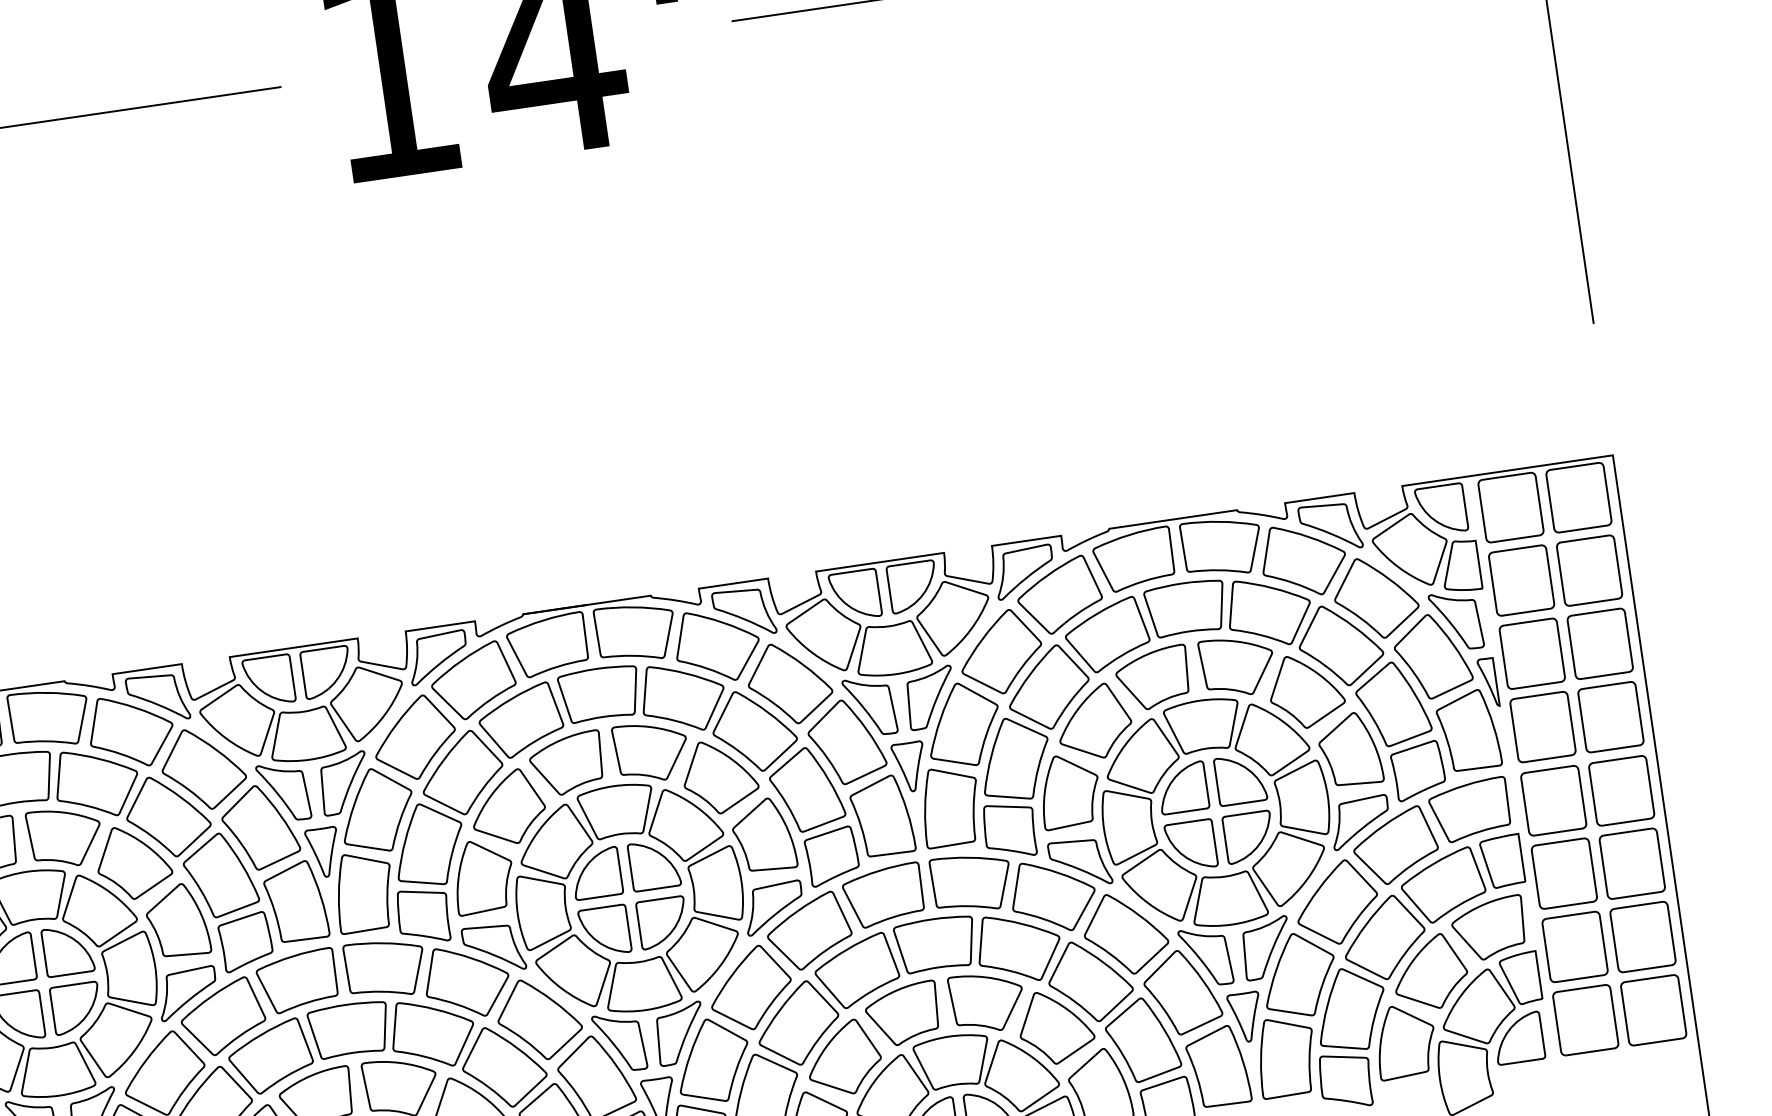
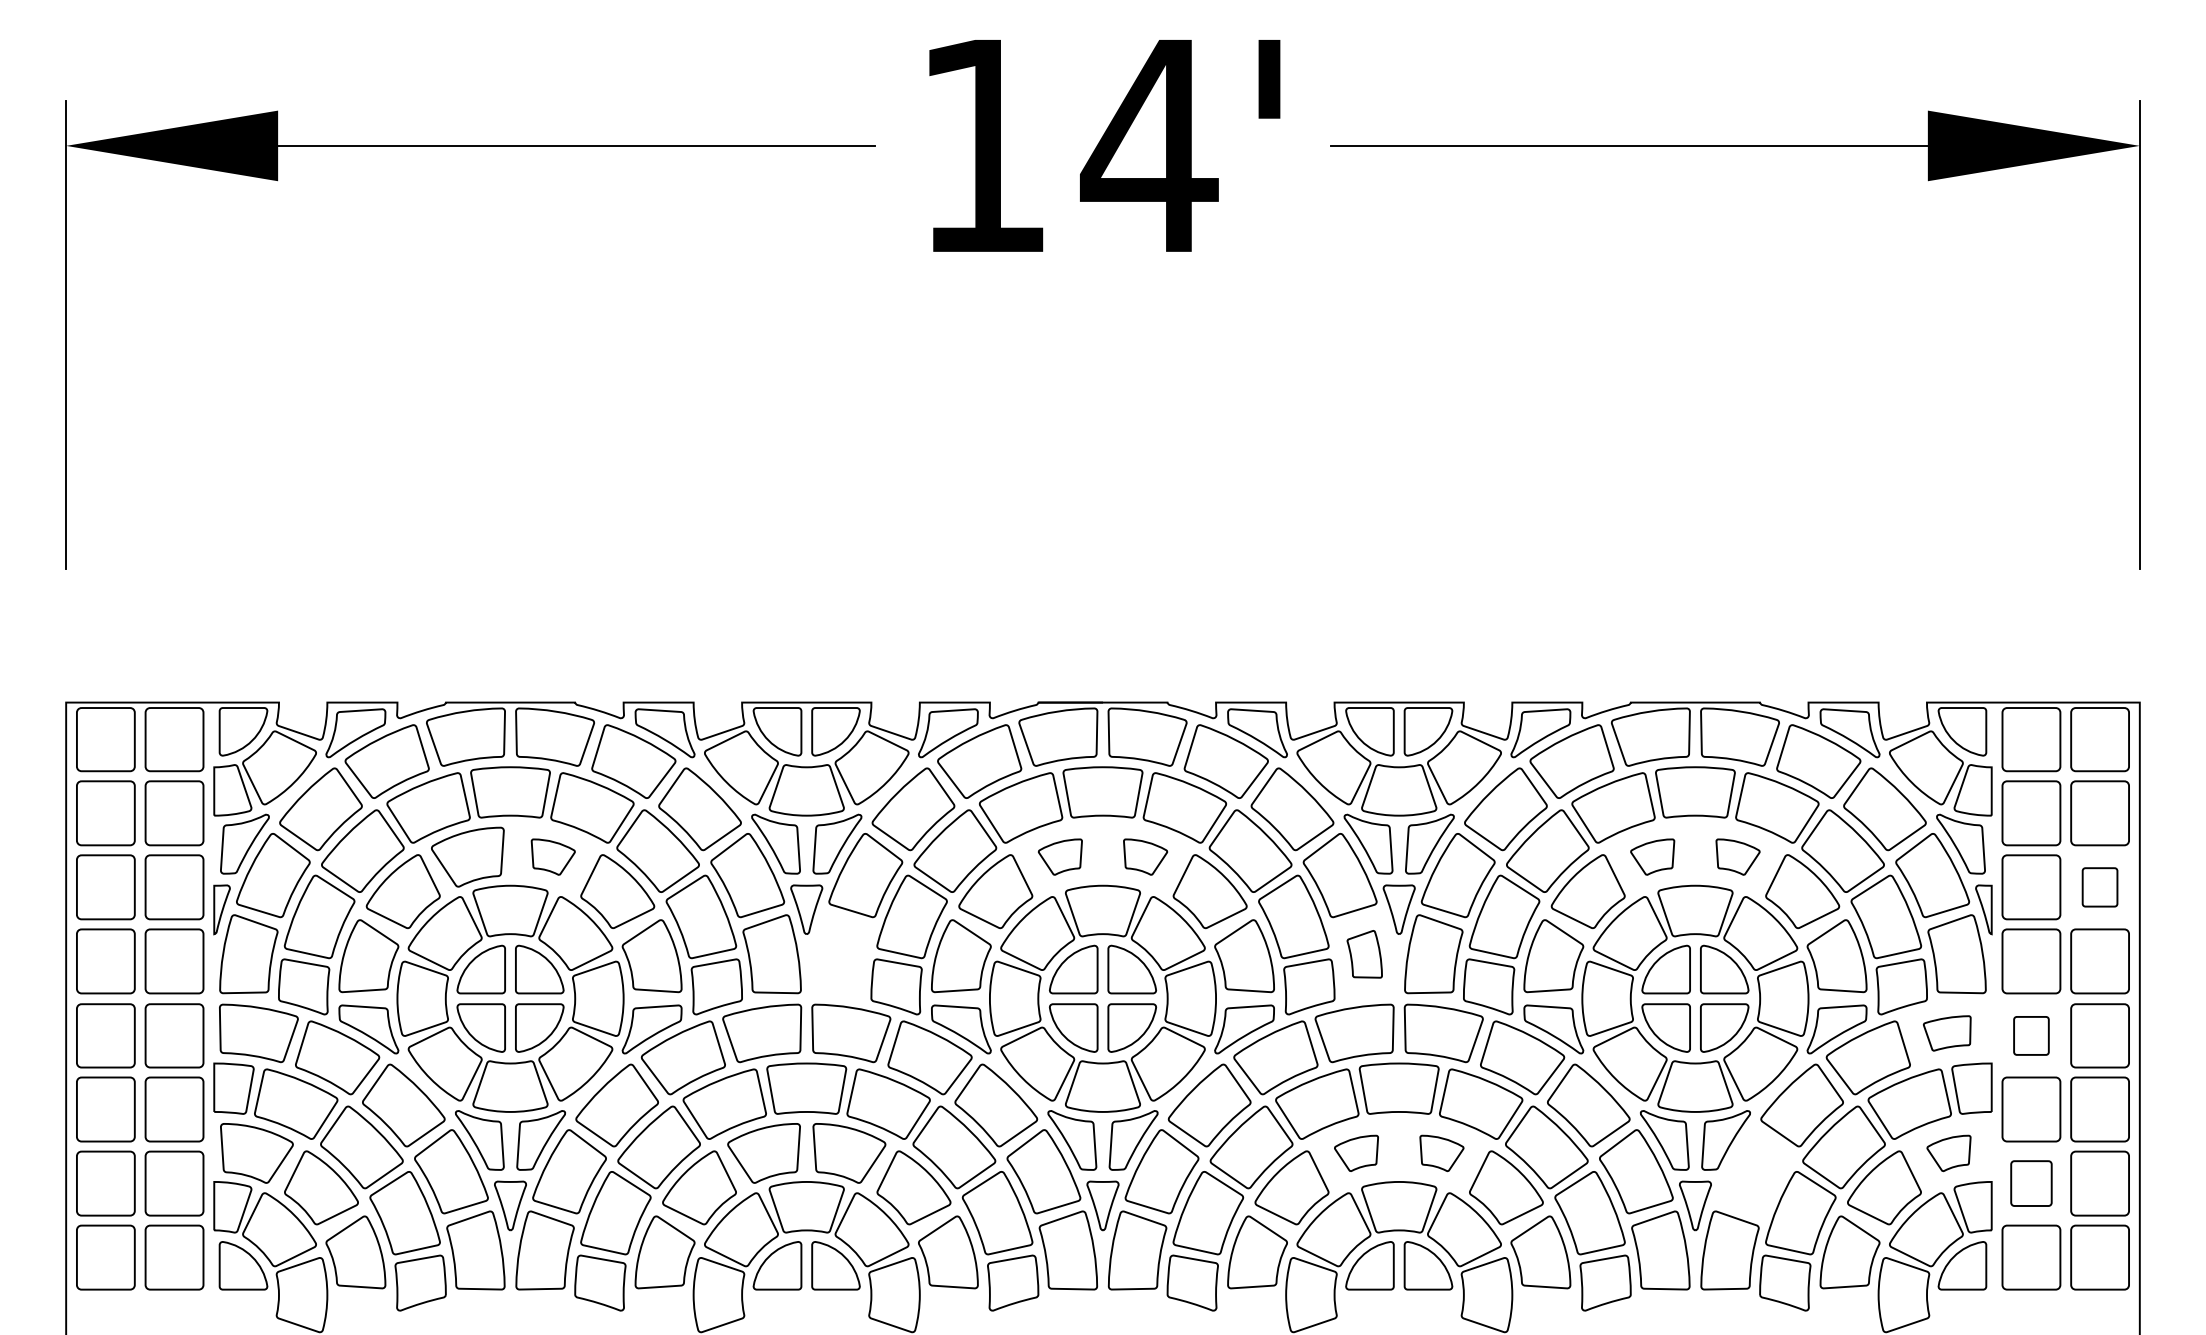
part: (1599, 644) -> (2099, 887), size x0.6
part: (1237, 665) -> (1737, 856), size x0.6
part: (1152, 677) -> (1652, 856), size x0.6
part: (651, 751) -> (1145, 856), size x0.6
part: (567, 763) -> (1060, 856), size x0.6
part: (1553, 800) -> (2031, 1035), size x0.6
part: (1470, 810) -> (1947, 1033), size x0.6
part: (882, 816) -> (1364, 954), size x0.6
part: (65, 836) -> (553, 856), size x0.6
part: (363, 892) -> (840, 954), removed
part: (1488, 929) -> (1948, 1153), size x0.6
part: (1575, 946) -> (2031, 1183), size x0.7
part: (1299, 974) -> (1754, 1171), removed
part: (986, 1002) -> (1441, 1153), size x0.6
part: (902, 1014) -> (1356, 1153), size x0.6

